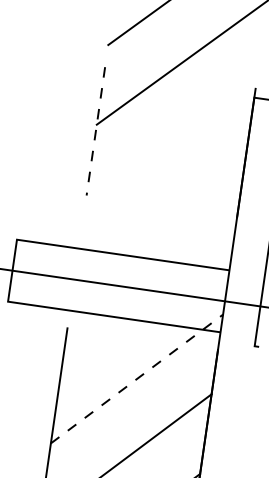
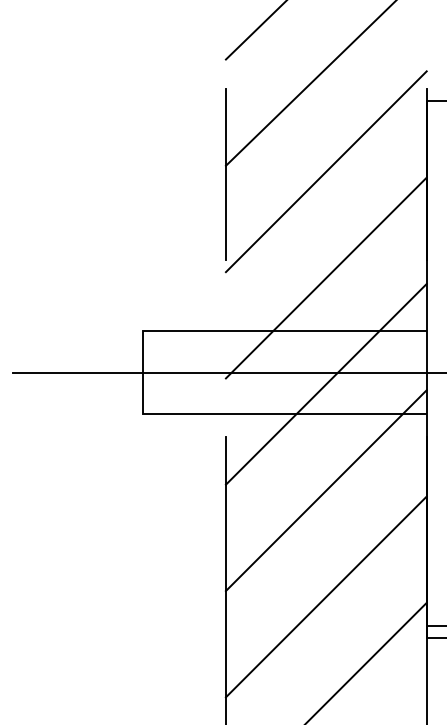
line: (95, 131) -> (225, 174), dashed -> solid
line: (170, 139) -> (325, 171), added
line: (159, 219) -> (325, 277), added
line: (147, 298) -> (325, 383), added
line: (137, 378) -> (326, 490), dashed -> solid

